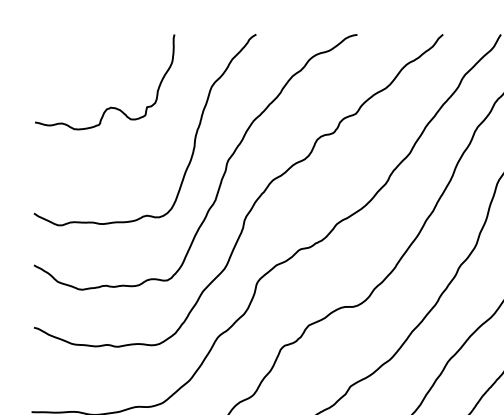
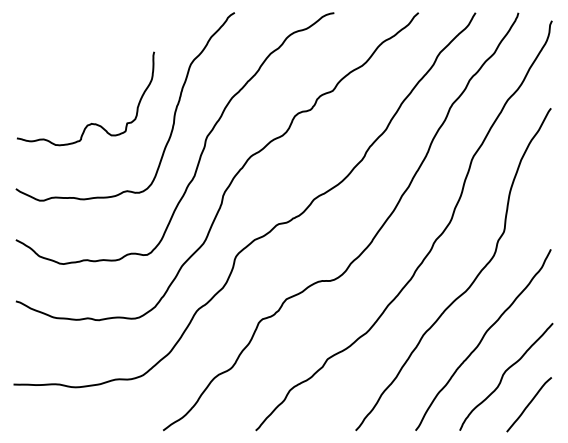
curve: (108, 107) -> (89, 123), moved

